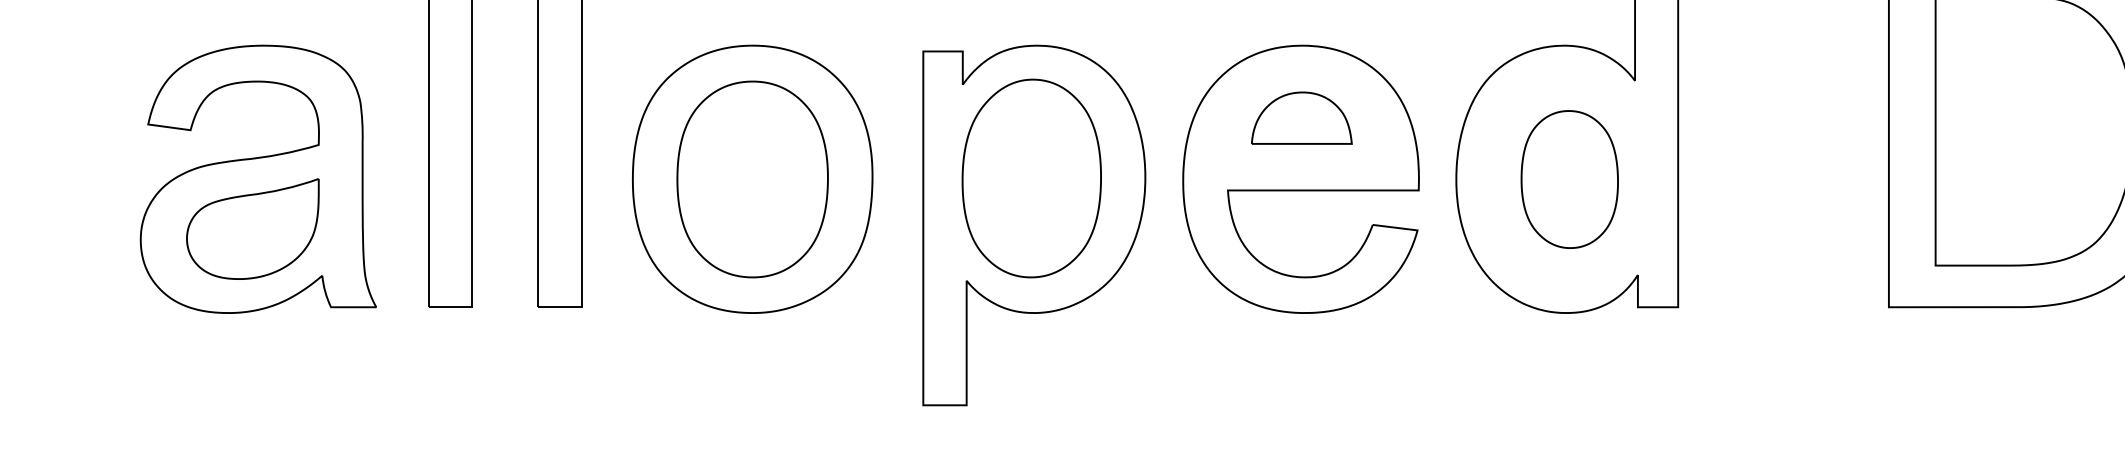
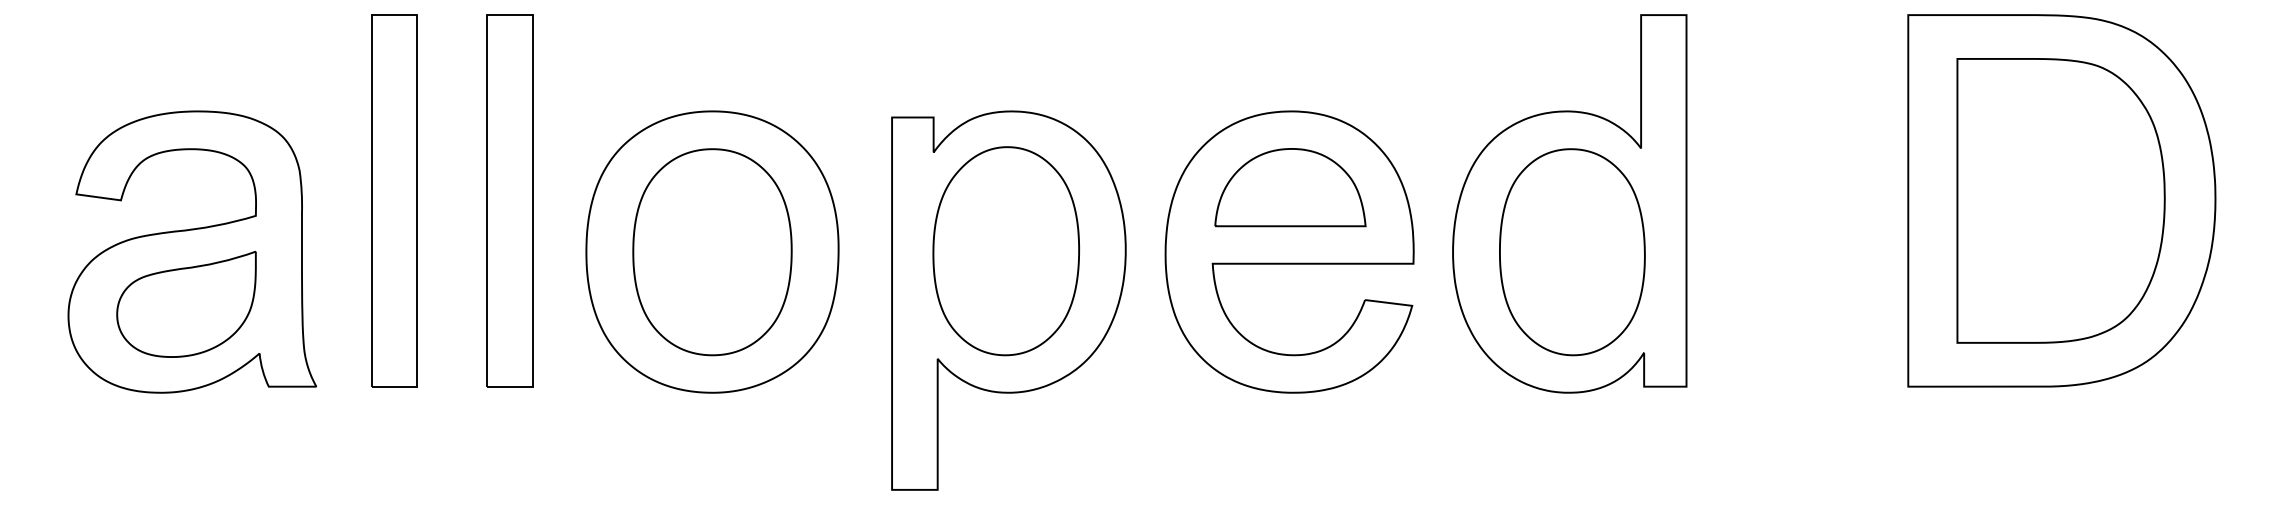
part: (1301, 117) -> (1290, 187), size x1.43
part: (1569, 179) -> (1572, 252), size x1.43

